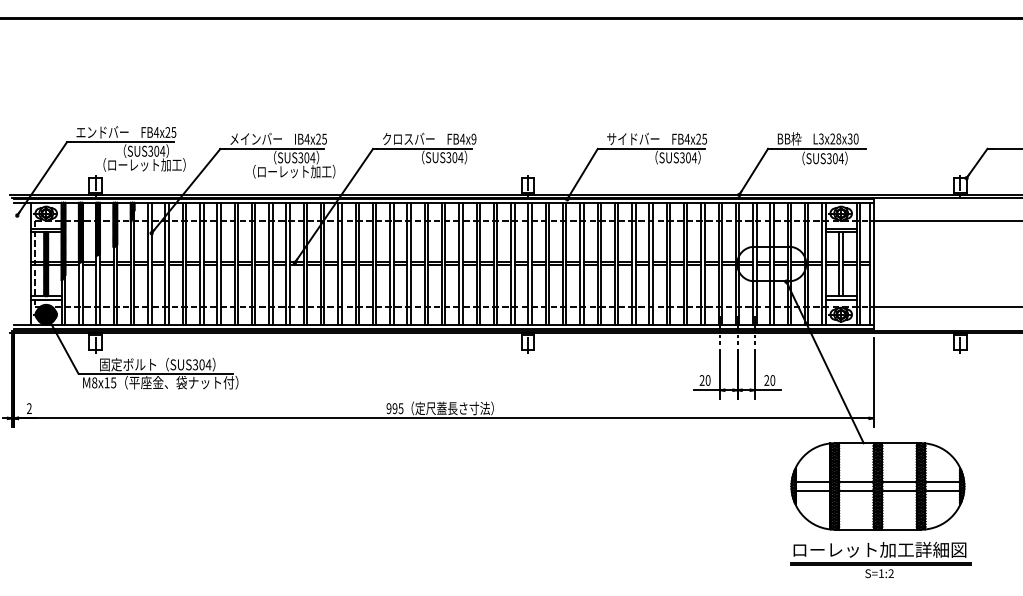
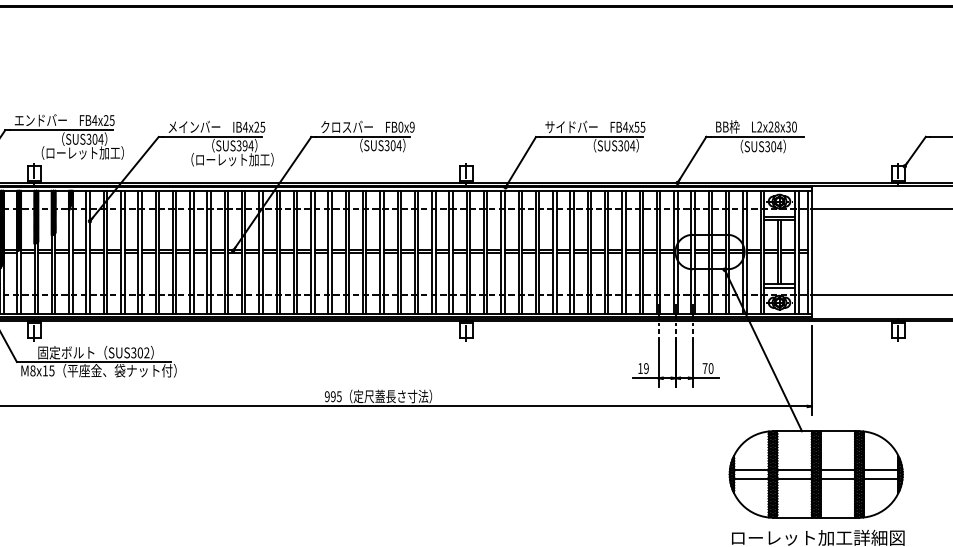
text: (462, 138) -> (400, 126), FB4x9 -> FB0x9
text: (698, 138) -> (636, 126), FB4x25 -> FB4x55
text: (821, 139) -> (759, 127), L3x28x30 -> L2x28x30
text: (306, 157) -> (244, 145), SUS304 -> SUS394
text: (208, 364) -> (146, 352), SUS304 -> SUS302
text: (704, 380) -> (642, 368), 20 -> 19
text: (766, 380) -> (704, 368), 20 -> 70

